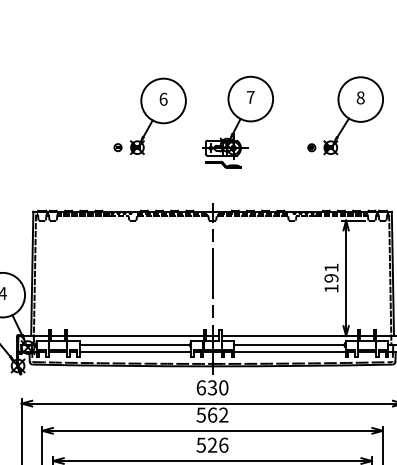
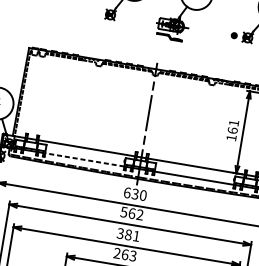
part: (117, 147) -> (96, 12), removed
text: (331, 278) -> (232, 130), 191 -> 161
line: (134, 345) -> (85, 154), removed
line: (288, 345) -> (194, 173), removed
line: (135, 352) -> (84, 160), solid -> dashed
text: (212, 444) -> (128, 234), 526 -> 381

